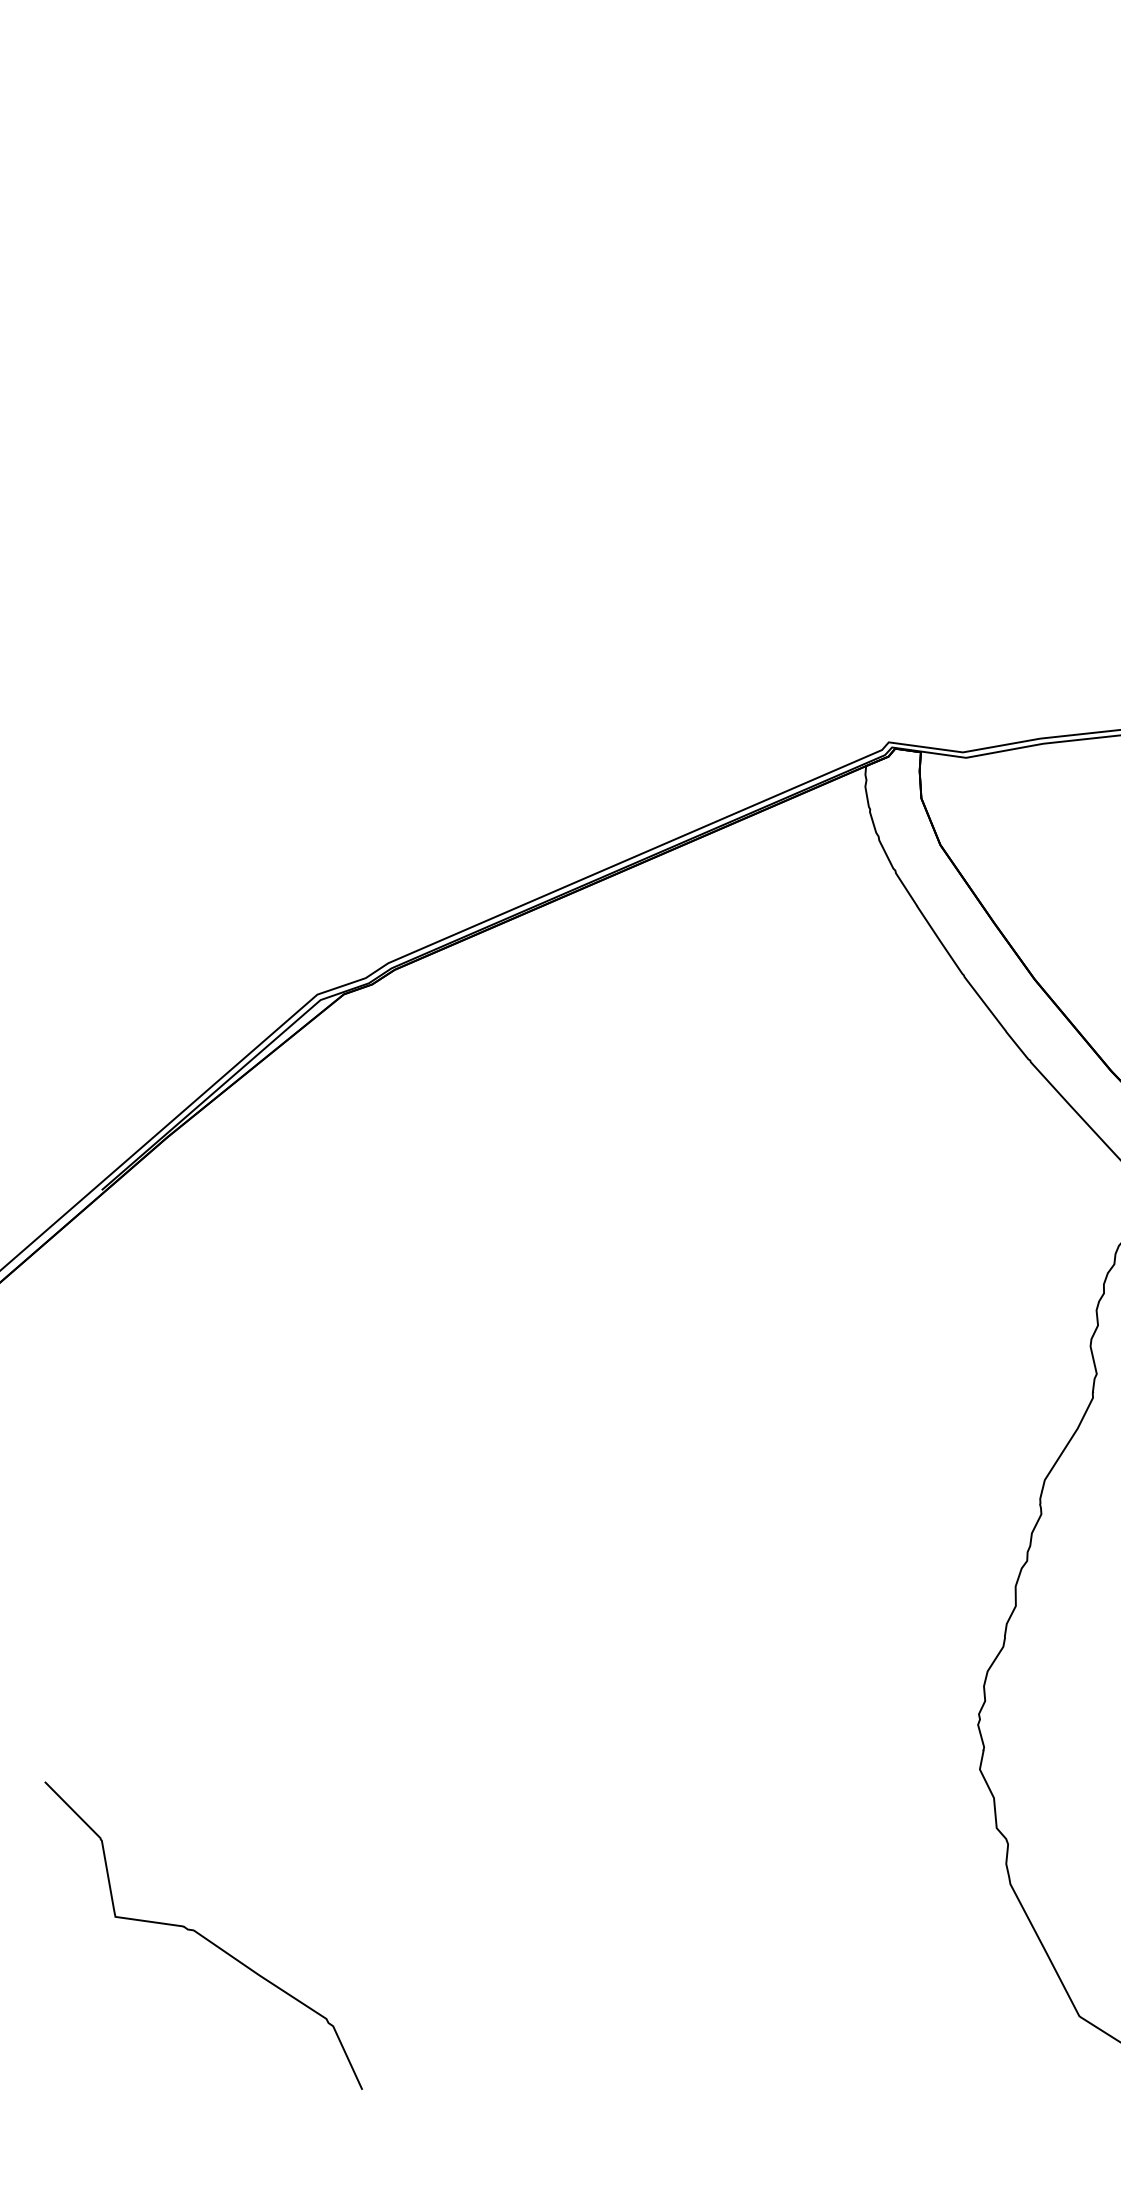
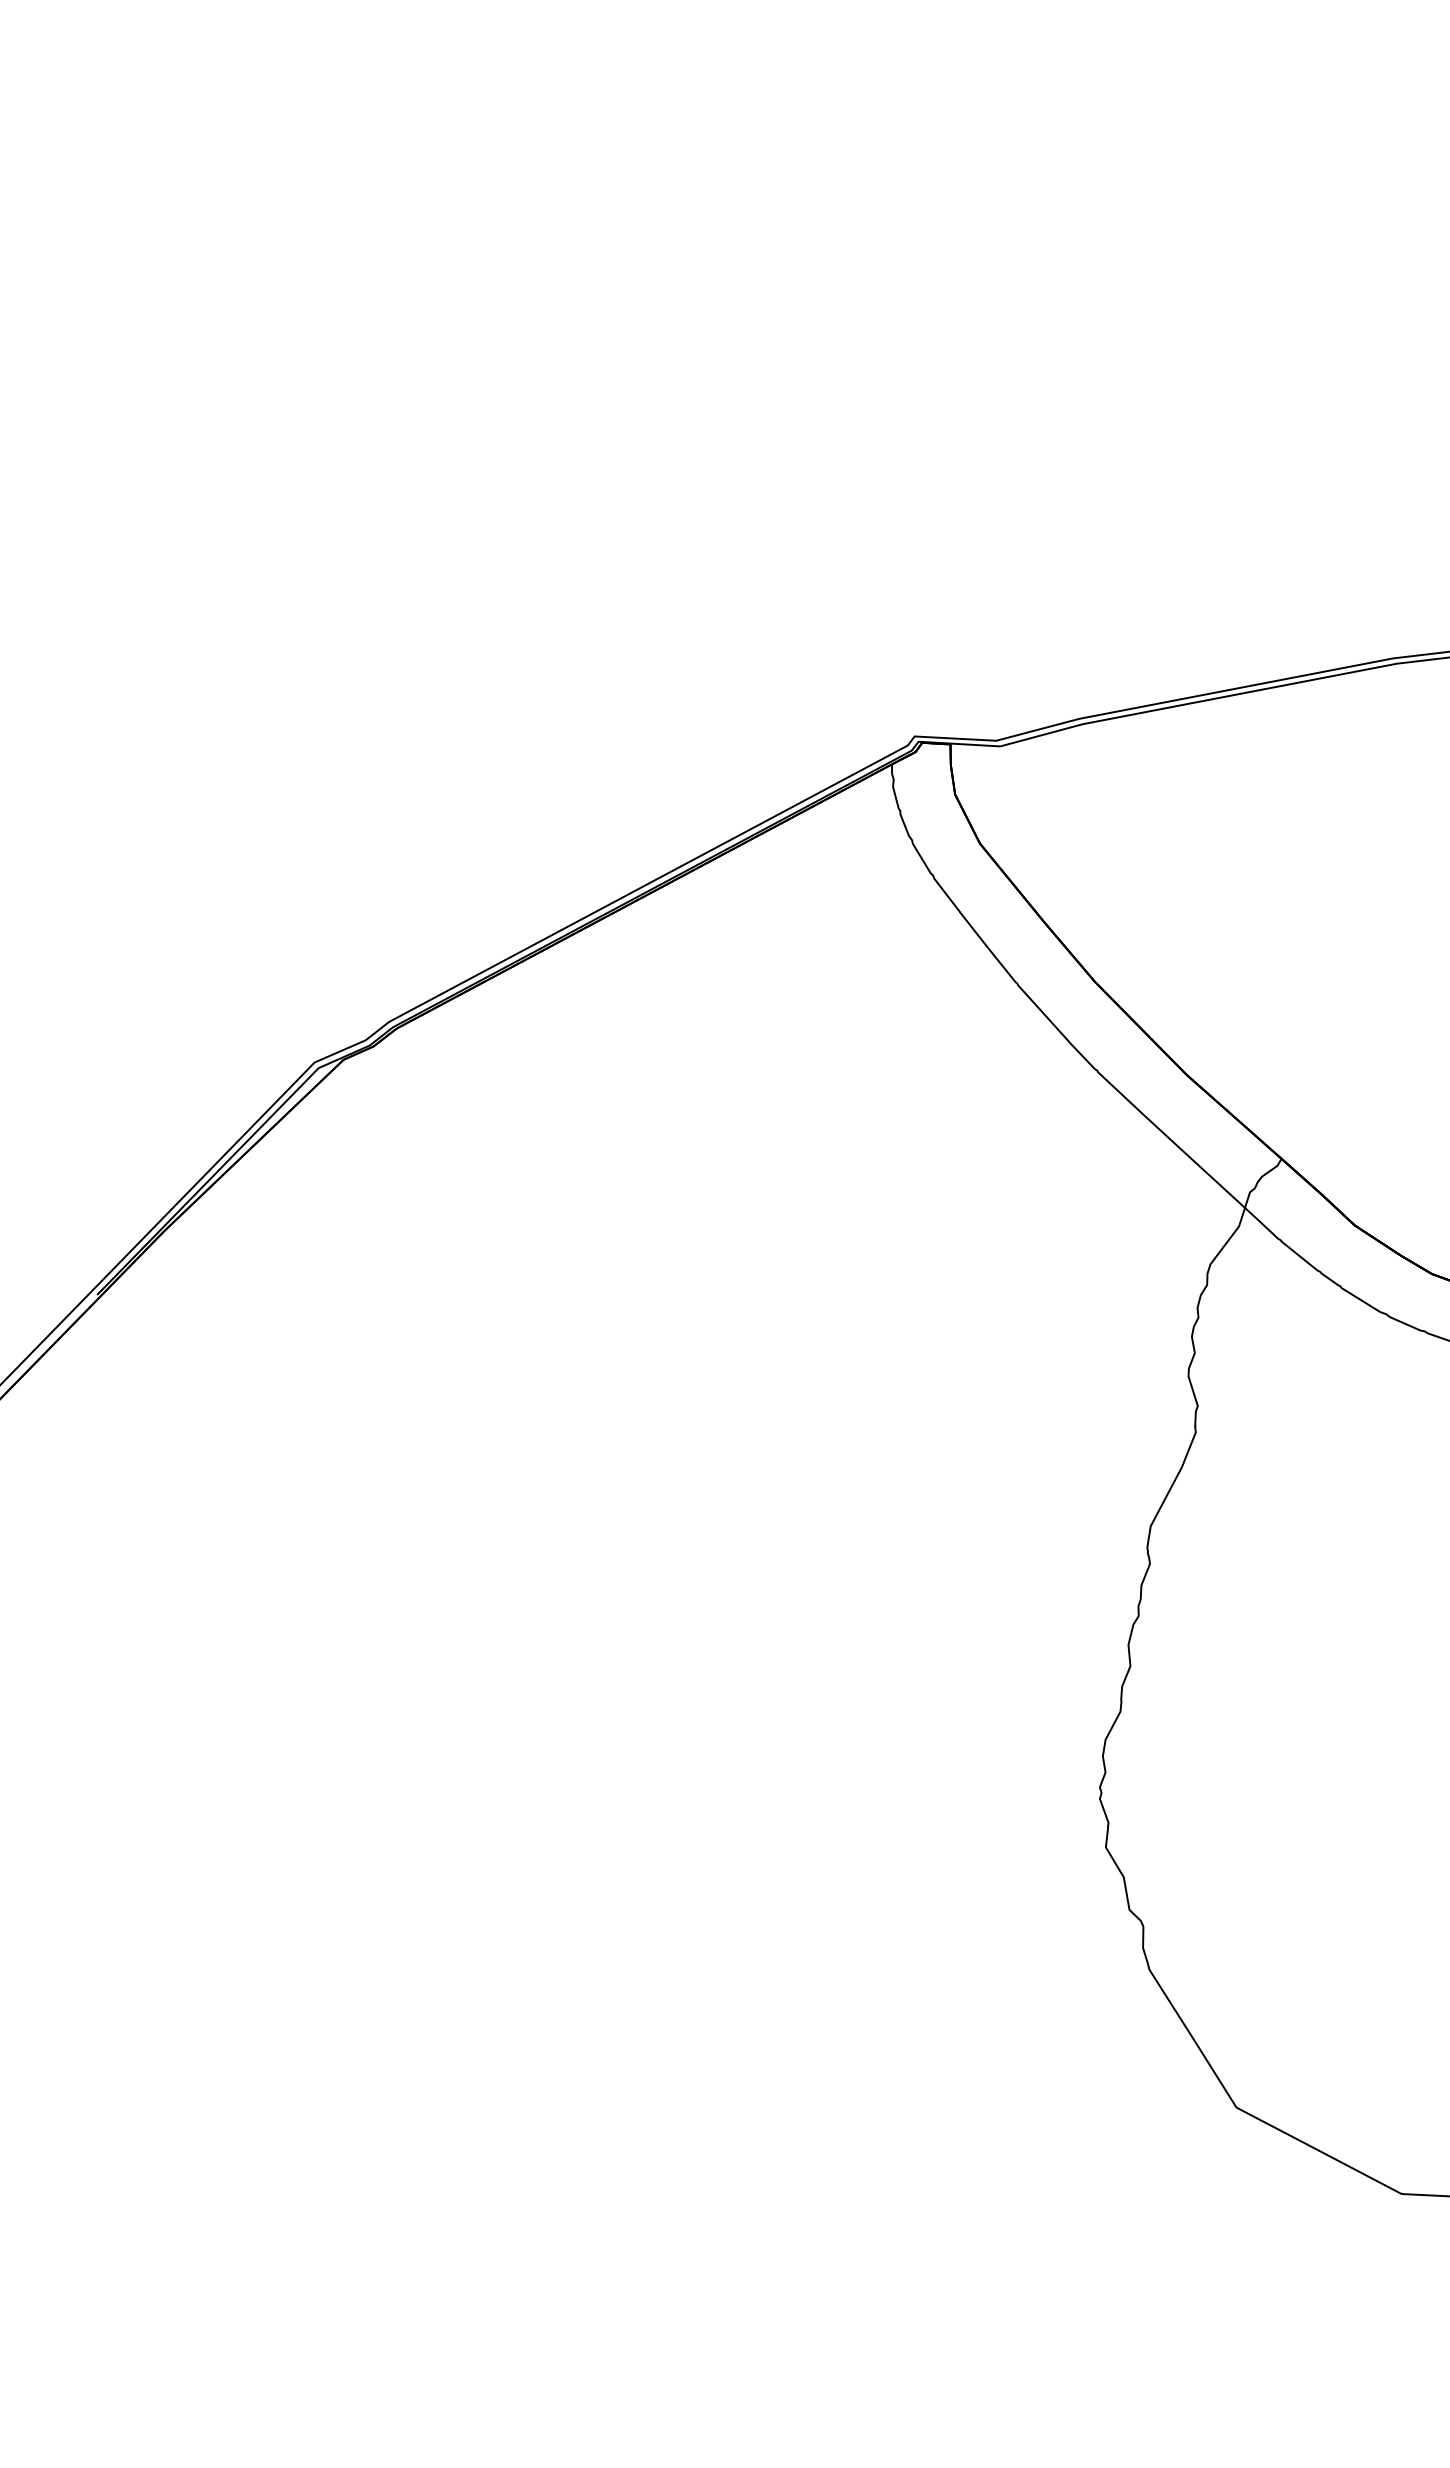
curve: (202, 1935) -> (273, 2097), removed

